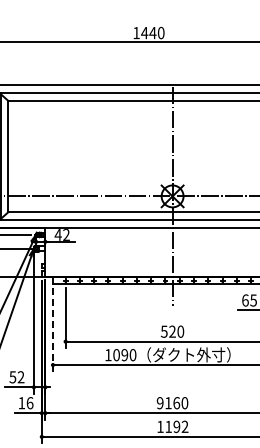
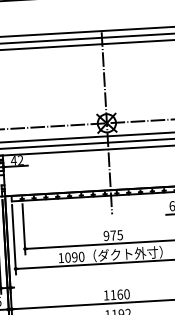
line: (53, 329) -> (14, 239), dashed -> solid
text: (172, 331) -> (113, 235), 520 -> 975
text: (159, 403) -> (105, 295), 9160 -> 1160

